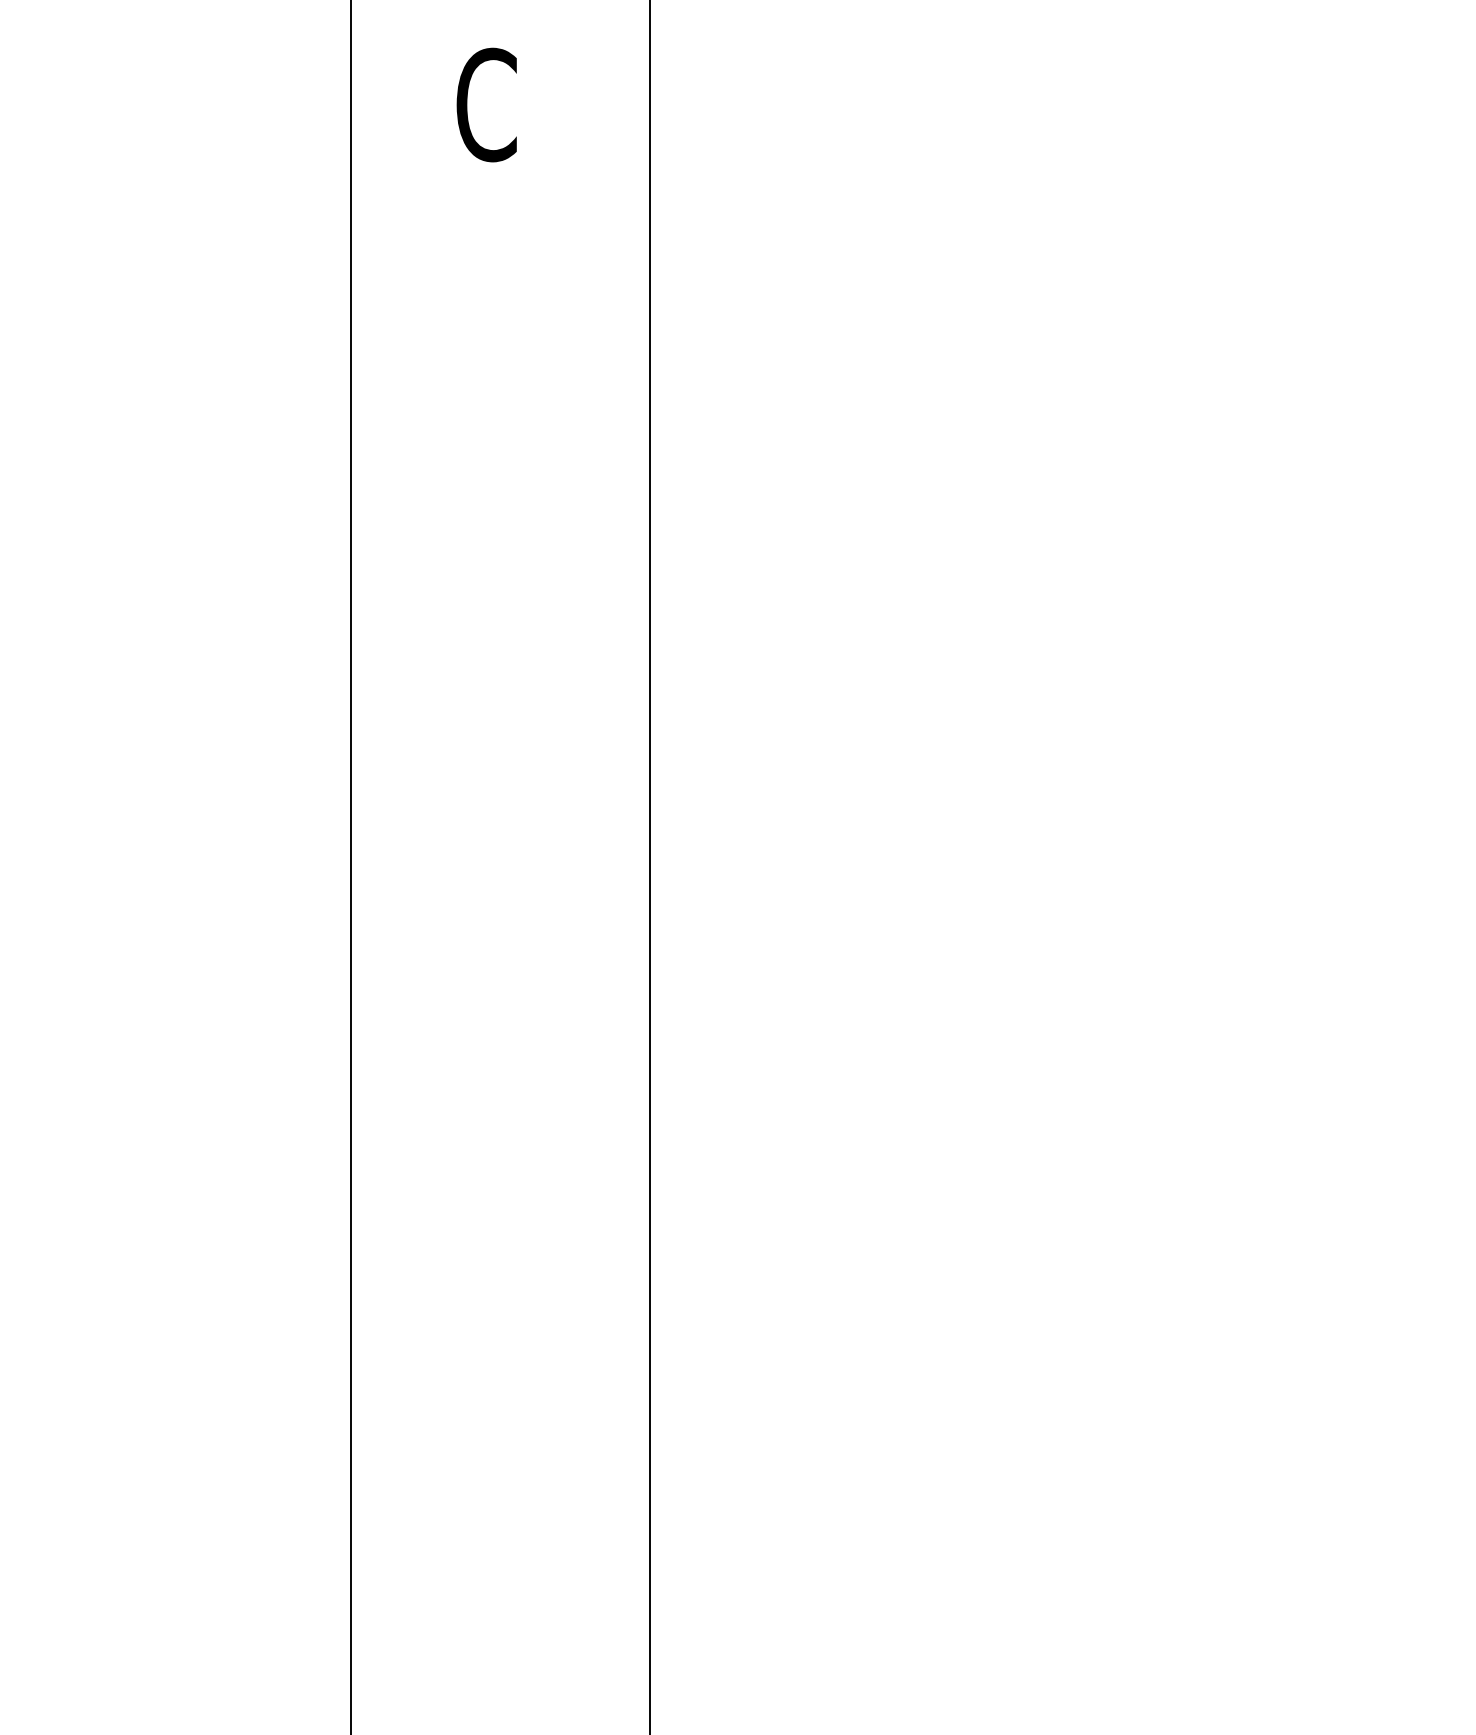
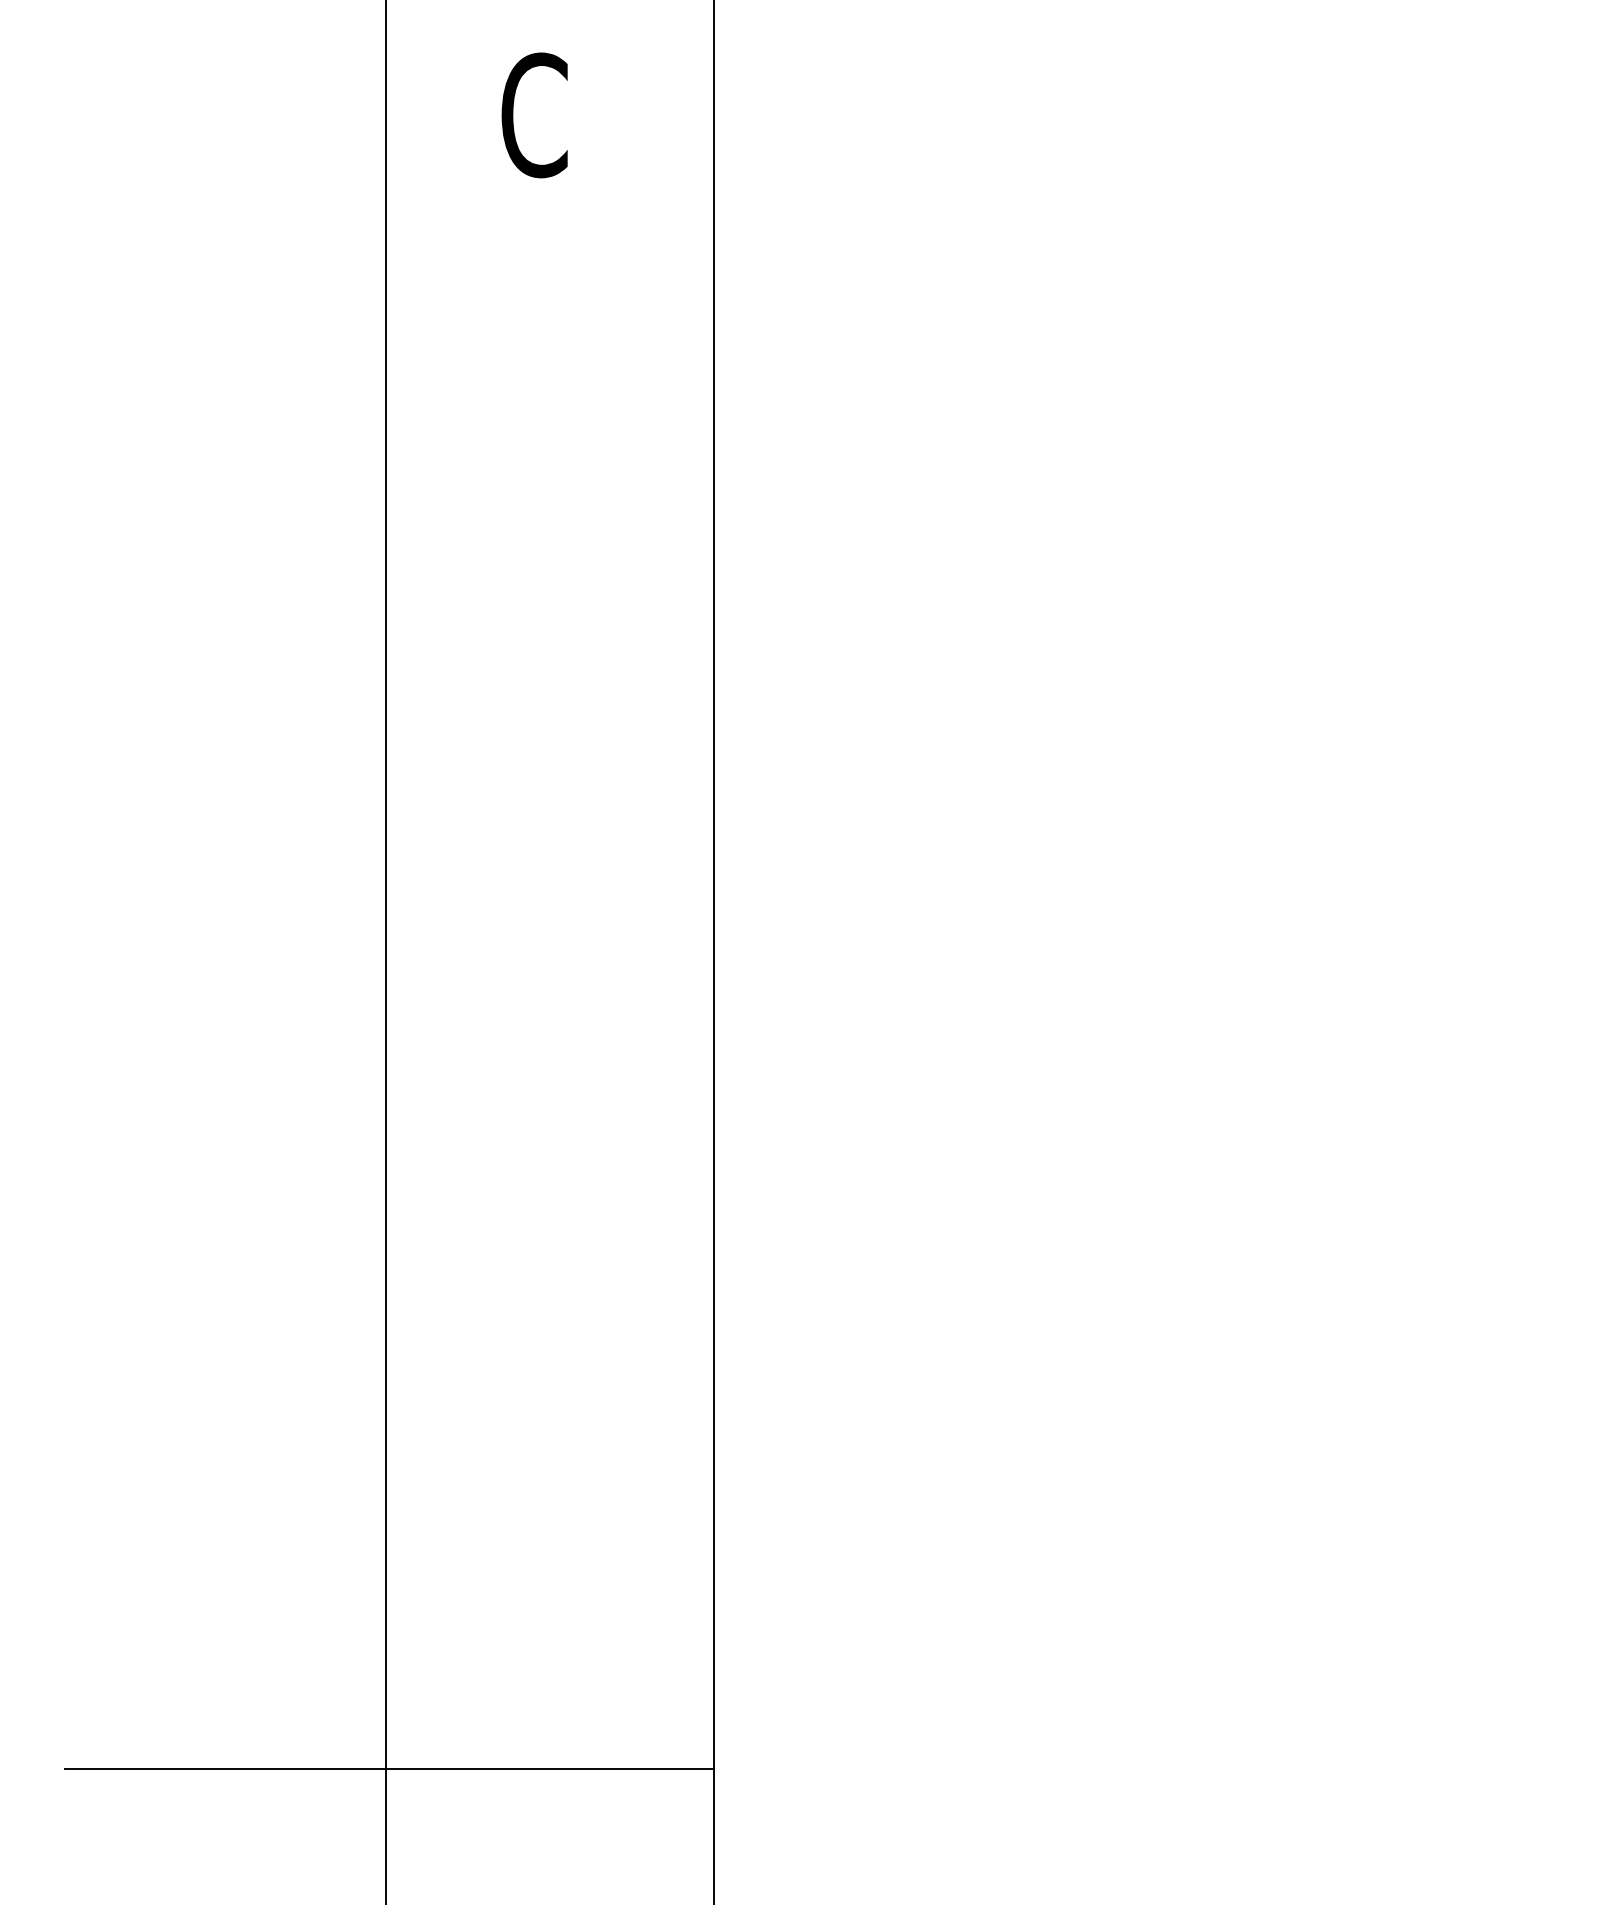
line: (353, 1611) -> (388, 1769), added

